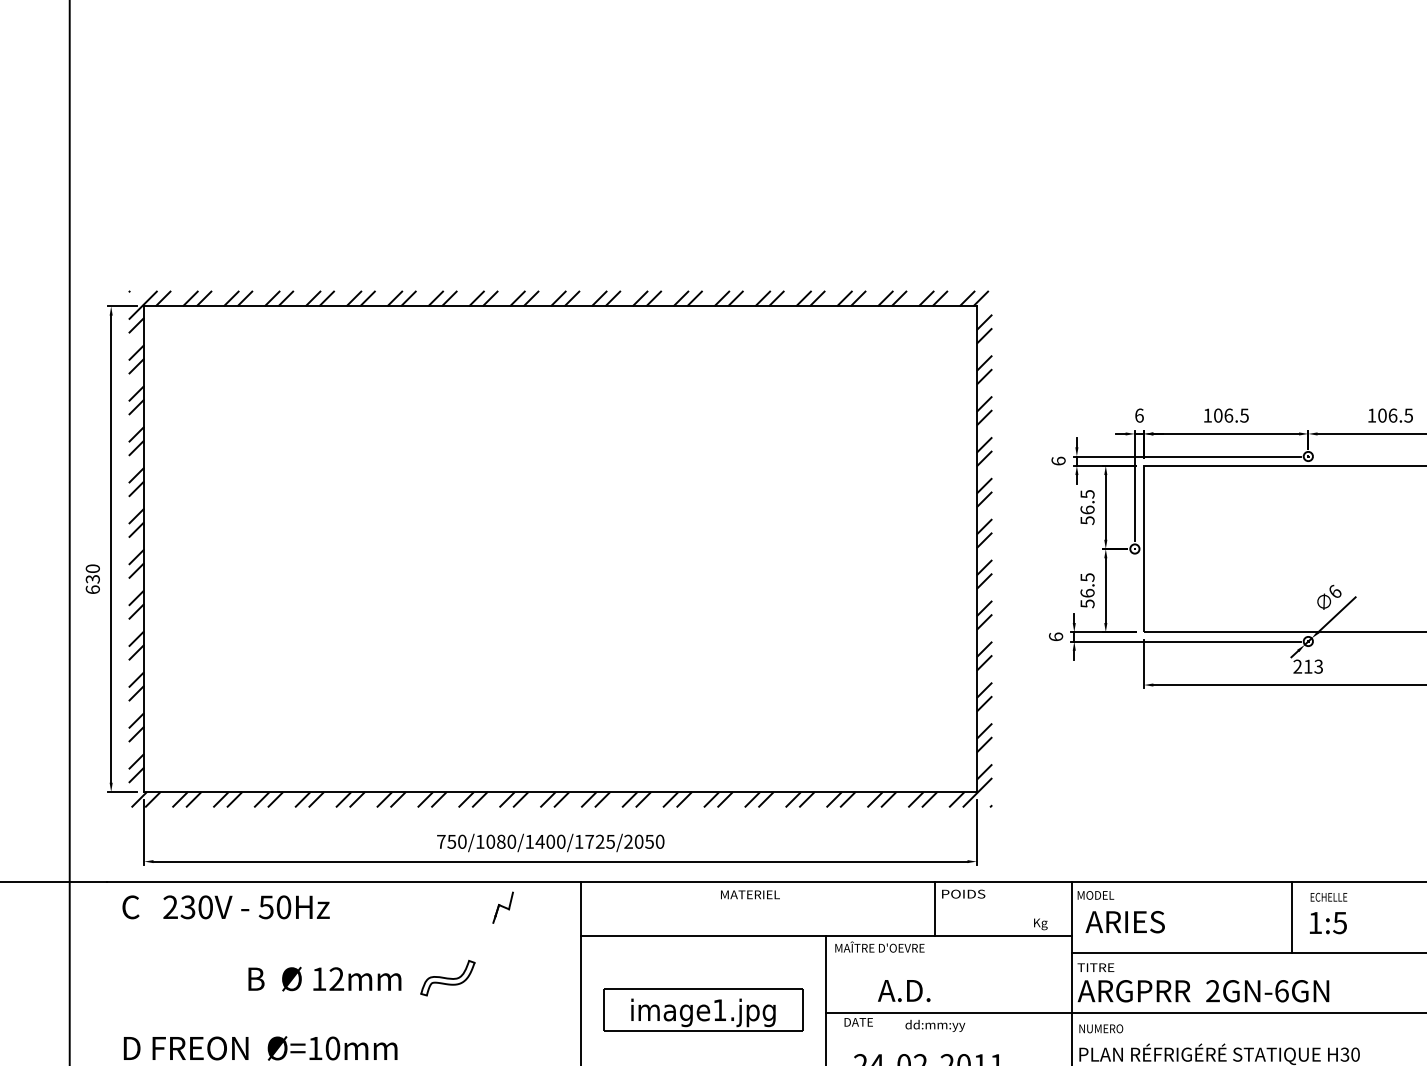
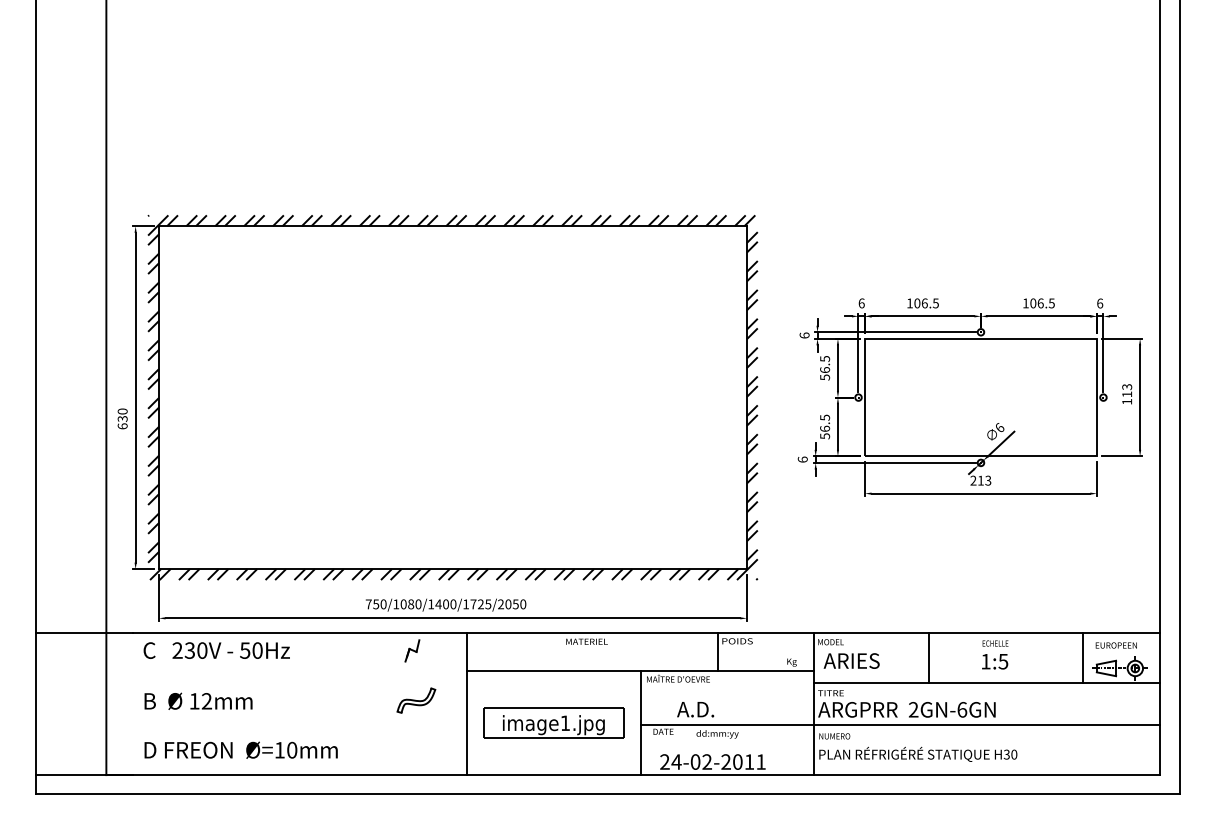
line: (1292, 917) -> (929, 657), moved
text: (324, 977) -> (198, 700), moved
part: (448, 977) -> (416, 700), moved

